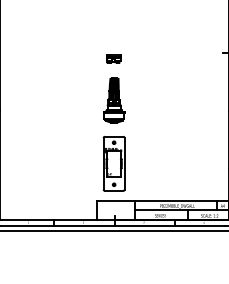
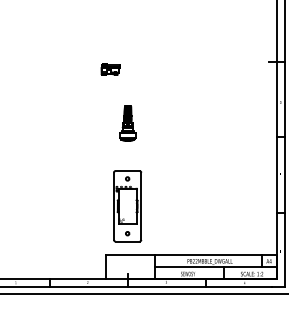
part: (113, 58) -> (109, 69), moved
part: (114, 100) -> (128, 123), size x0.6

